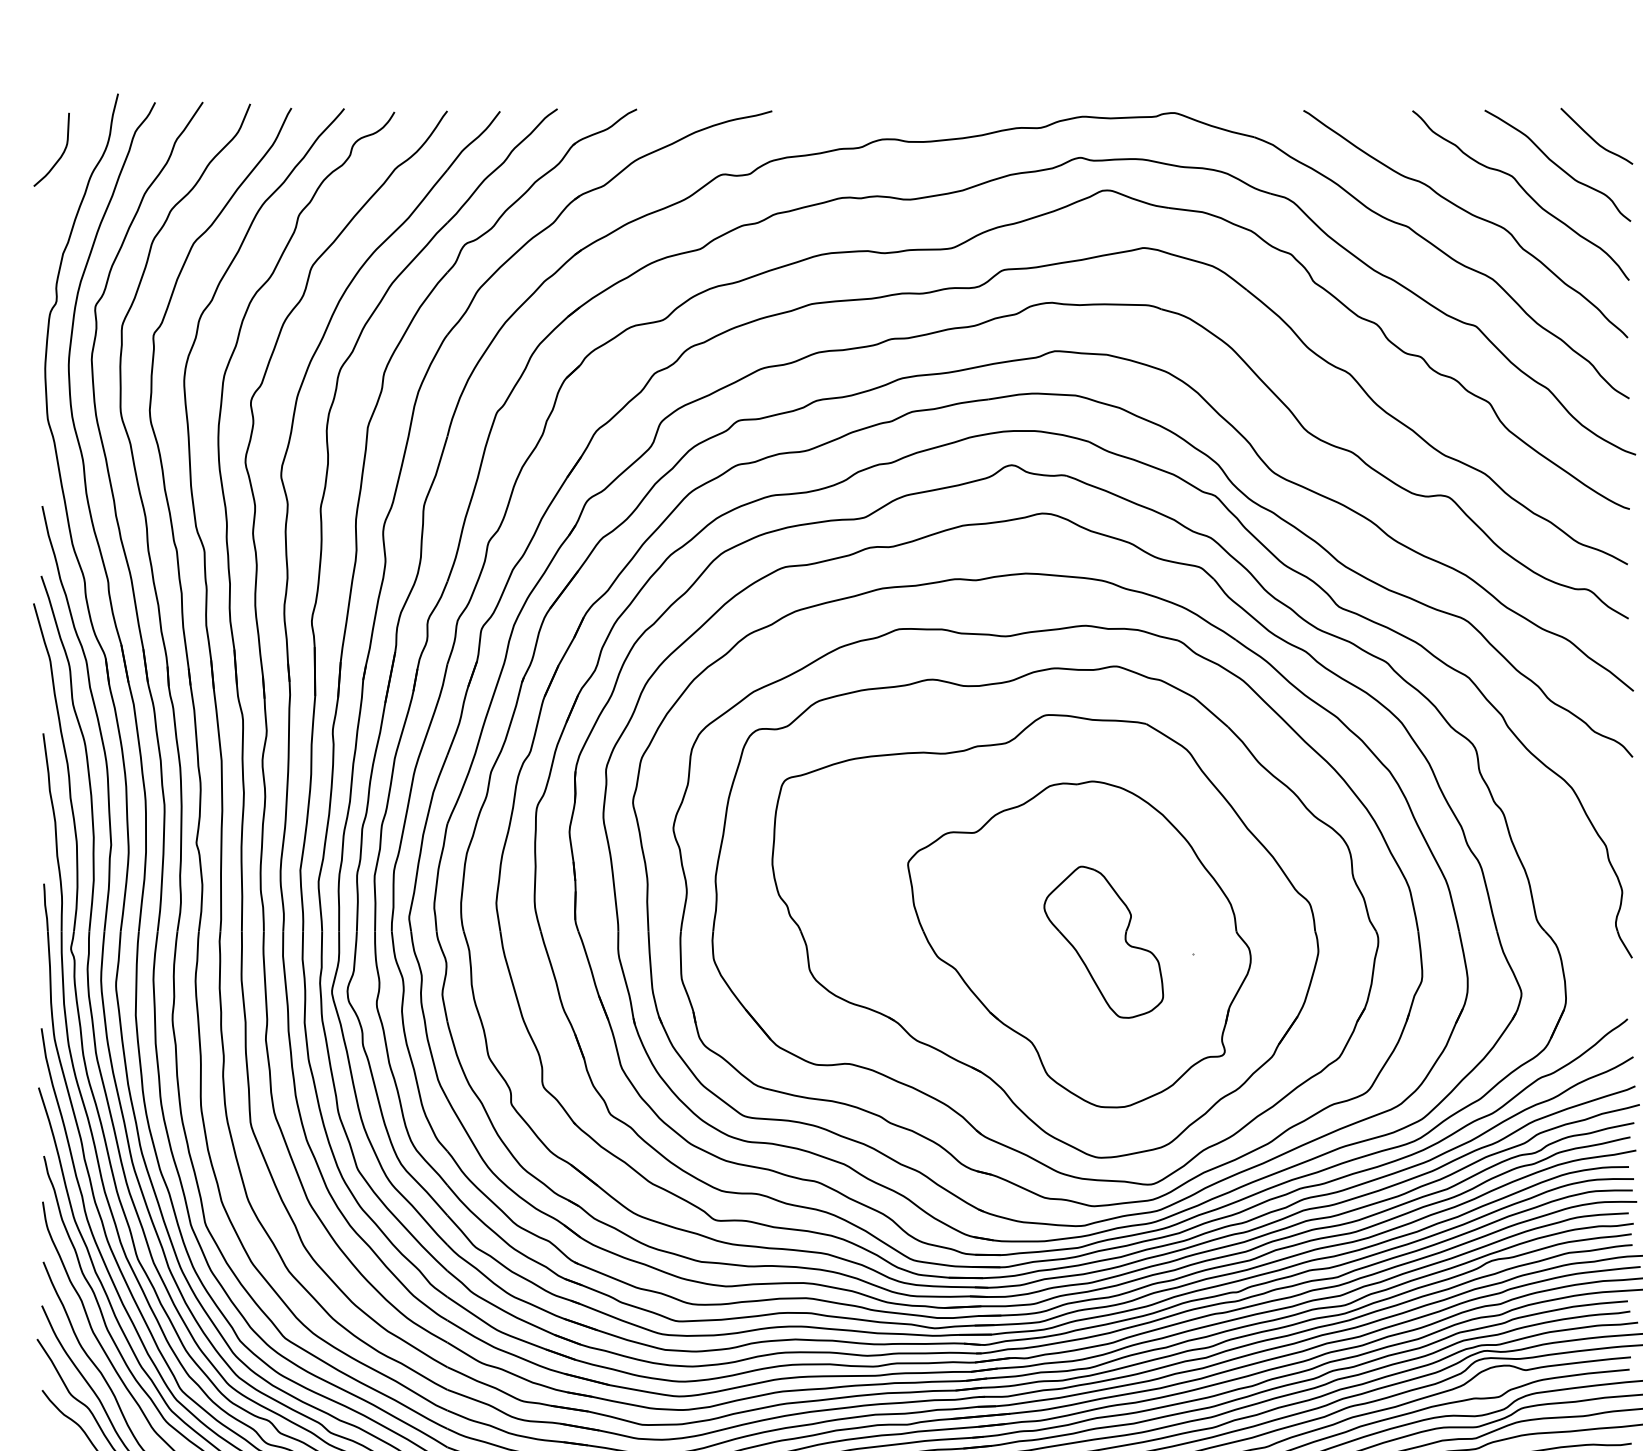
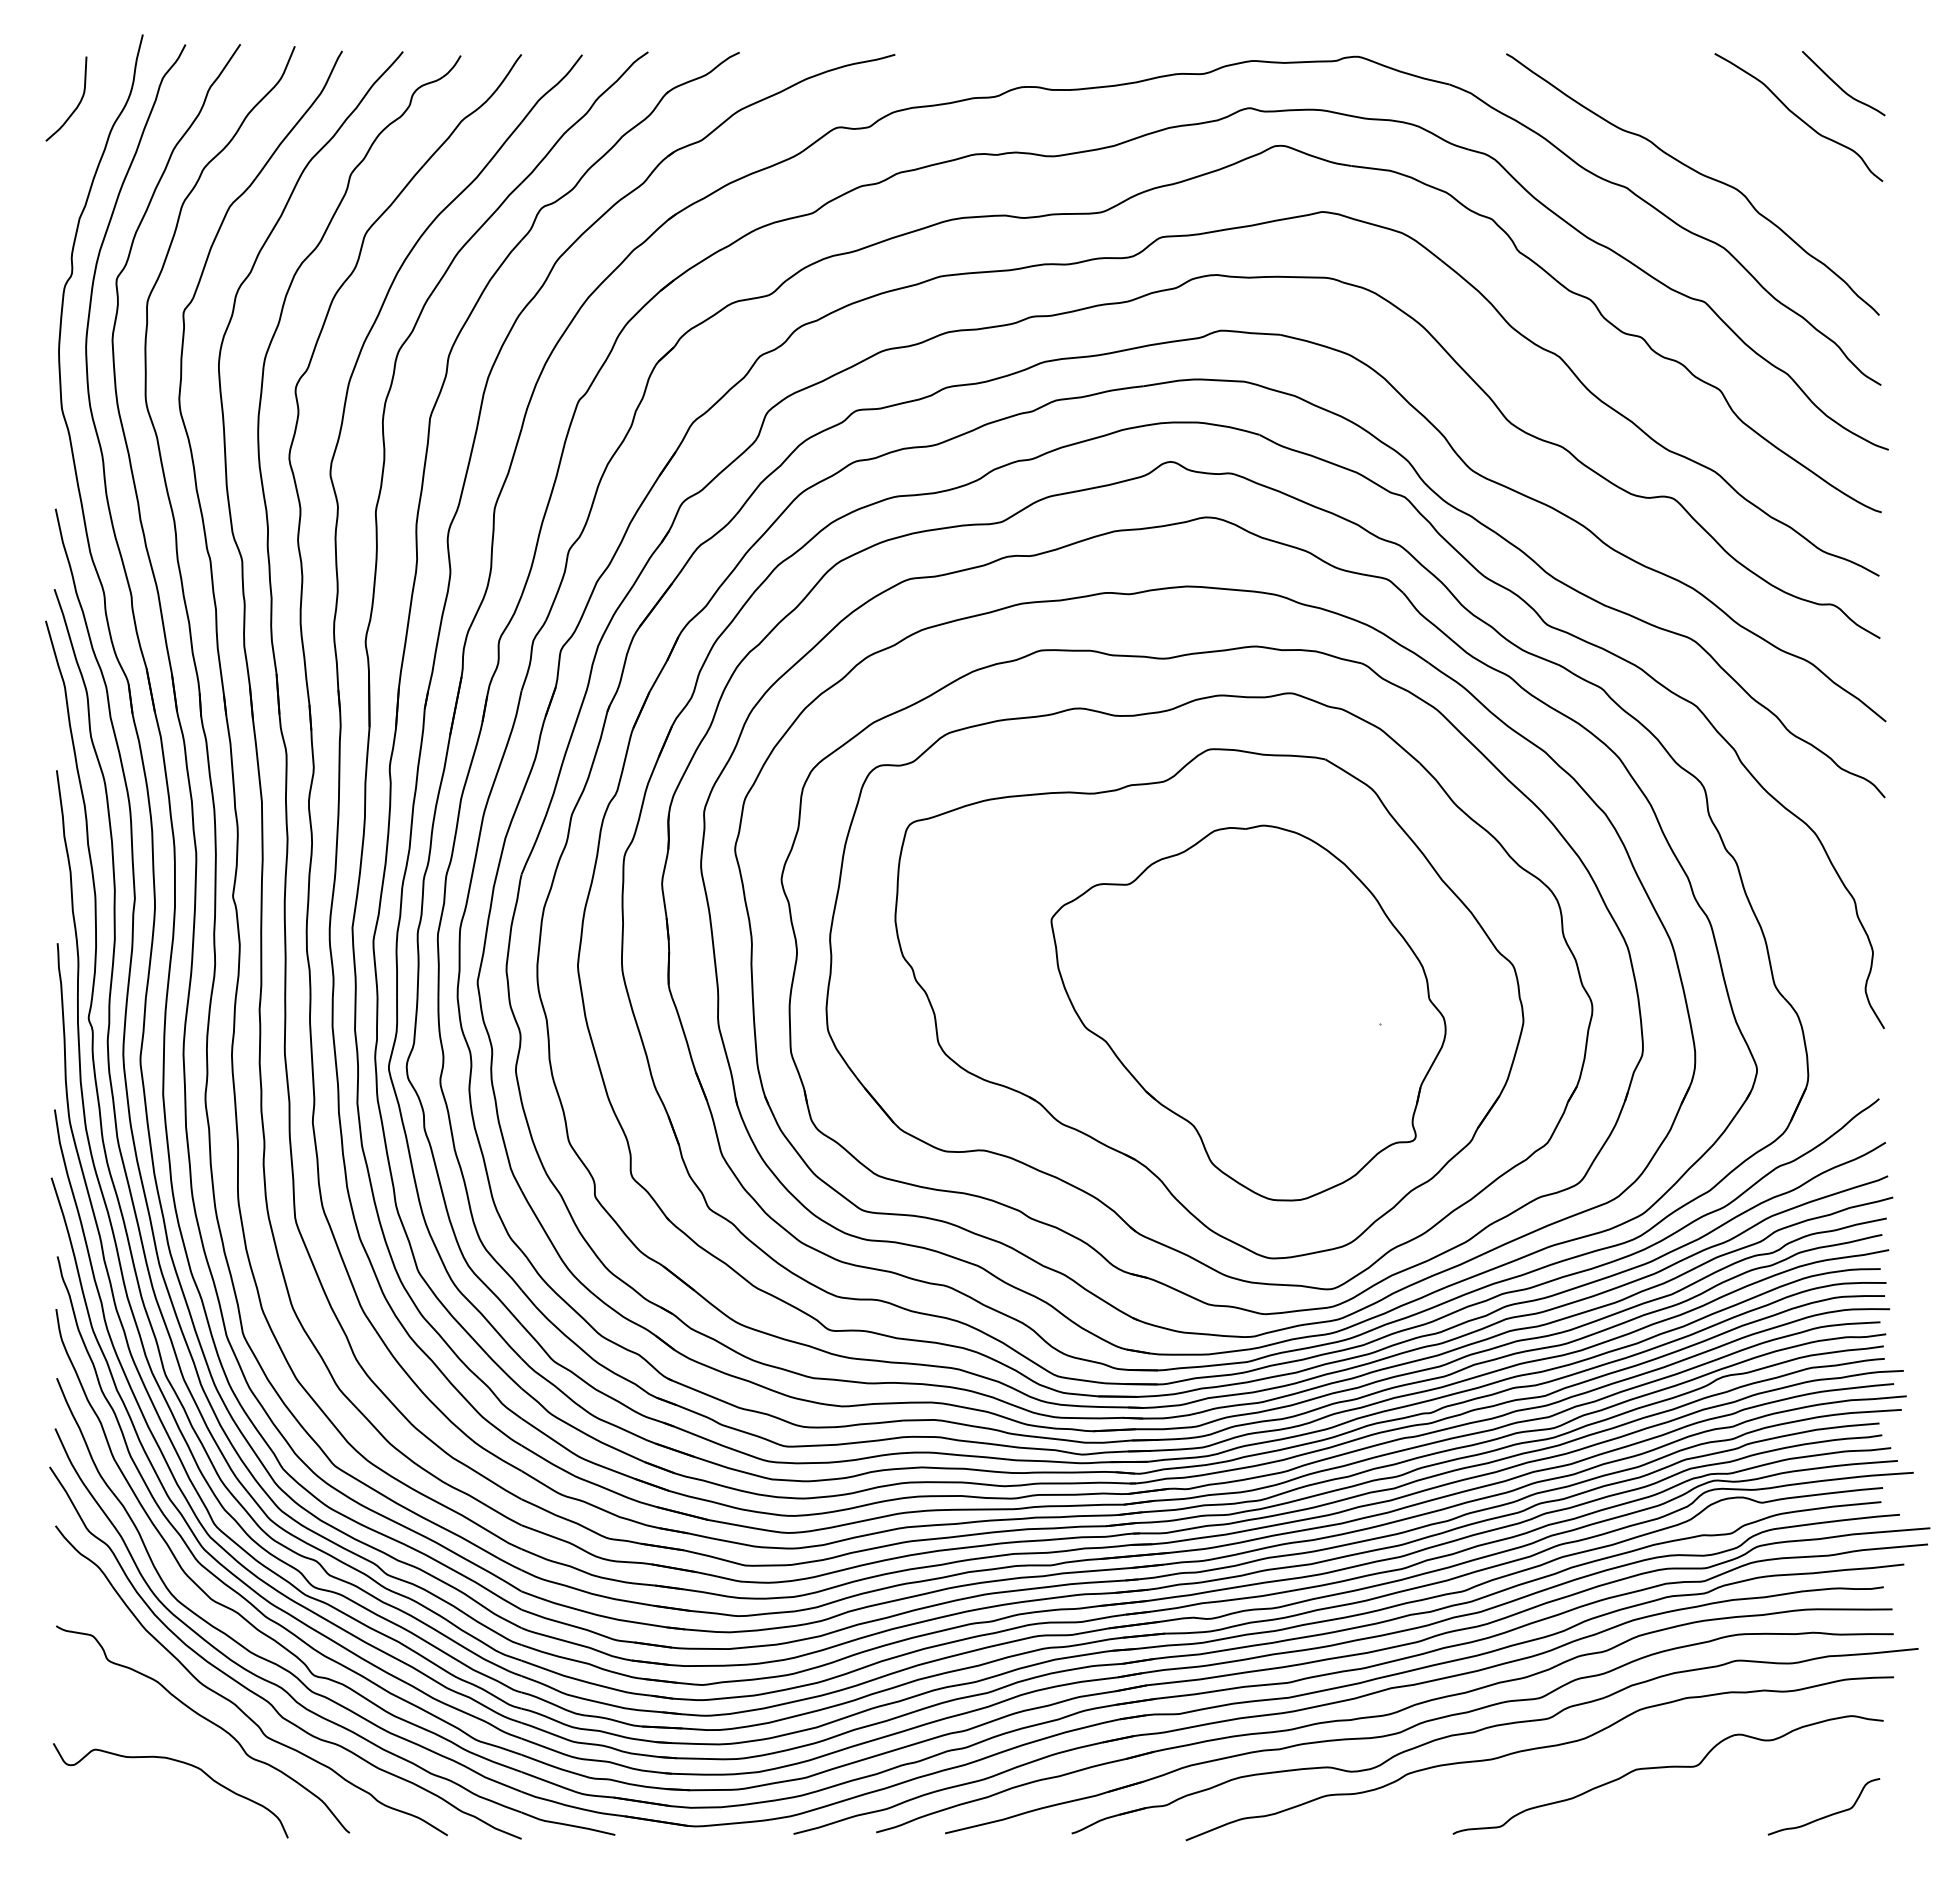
curve: (1524, 191) -> (1760, 147), removed
part: (1103, 942) -> (1276, 1010), removed

